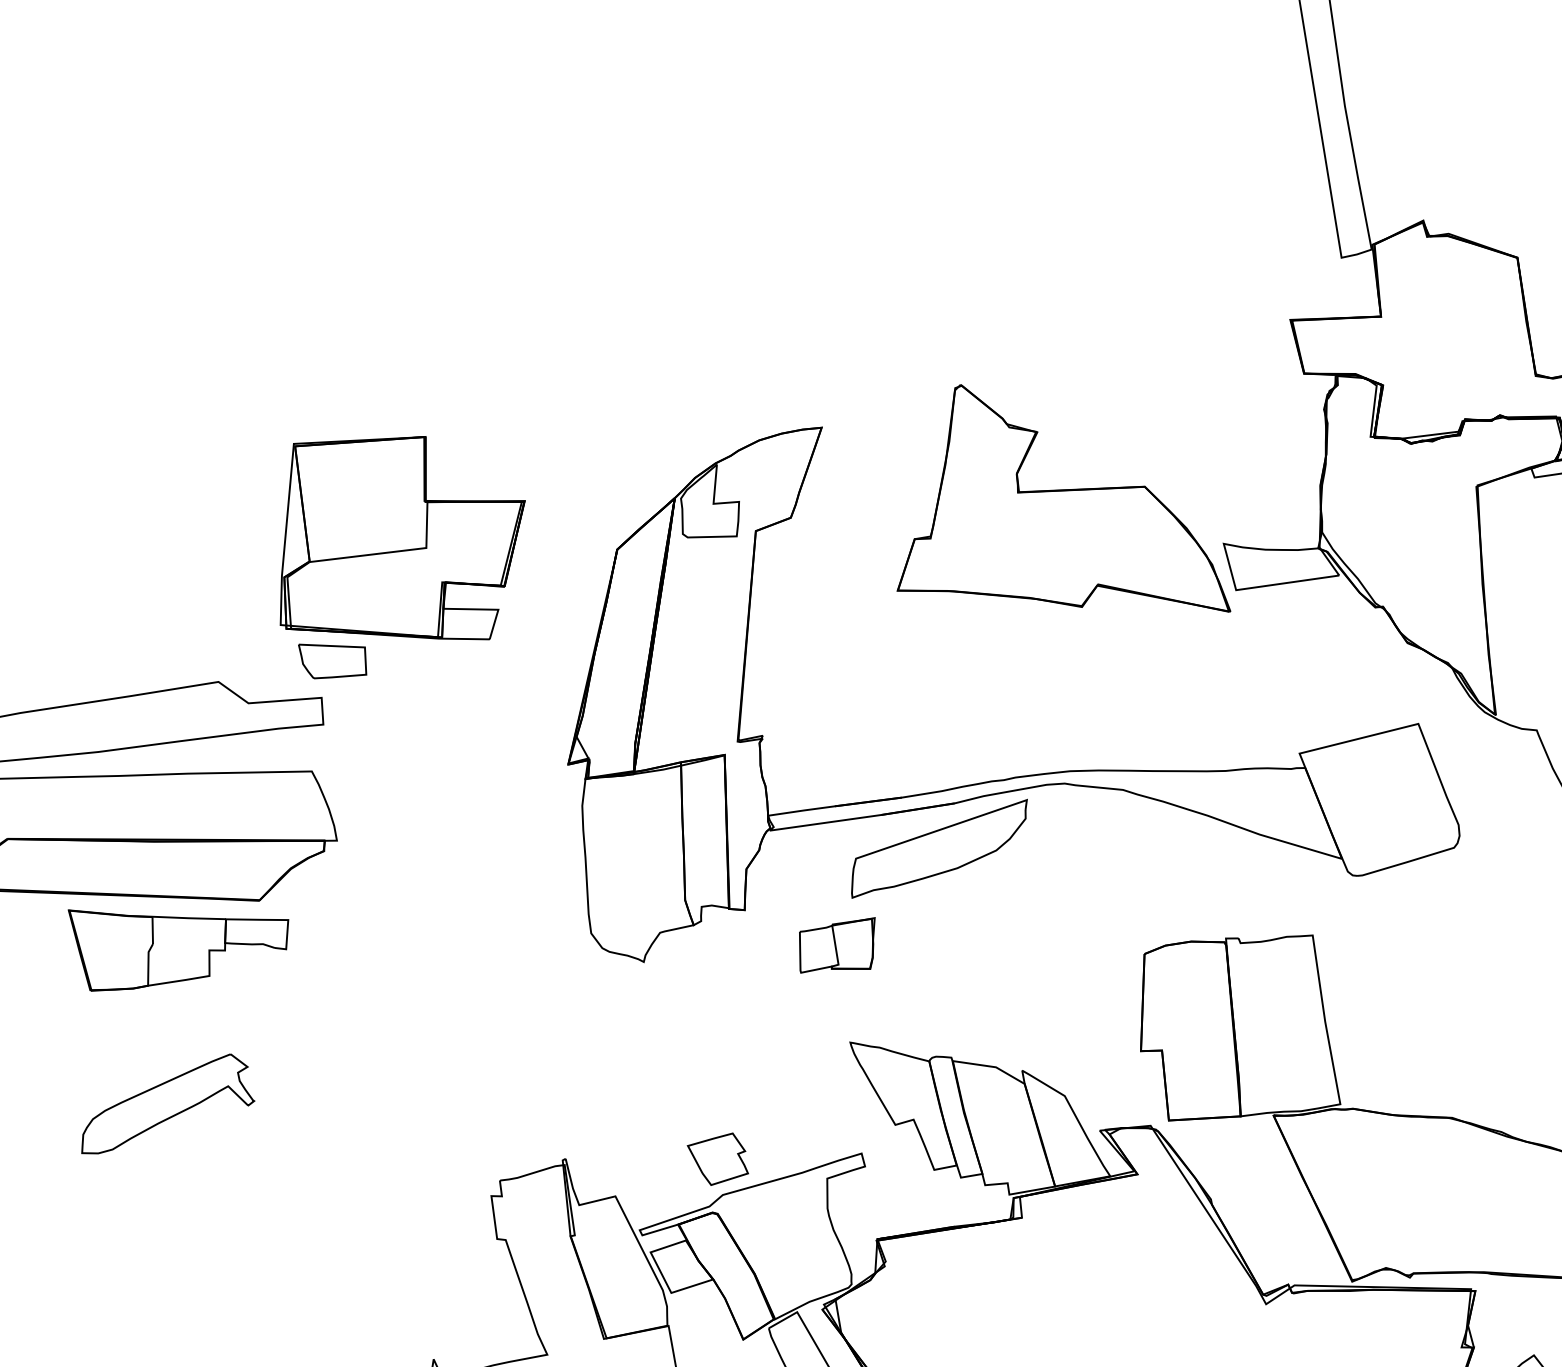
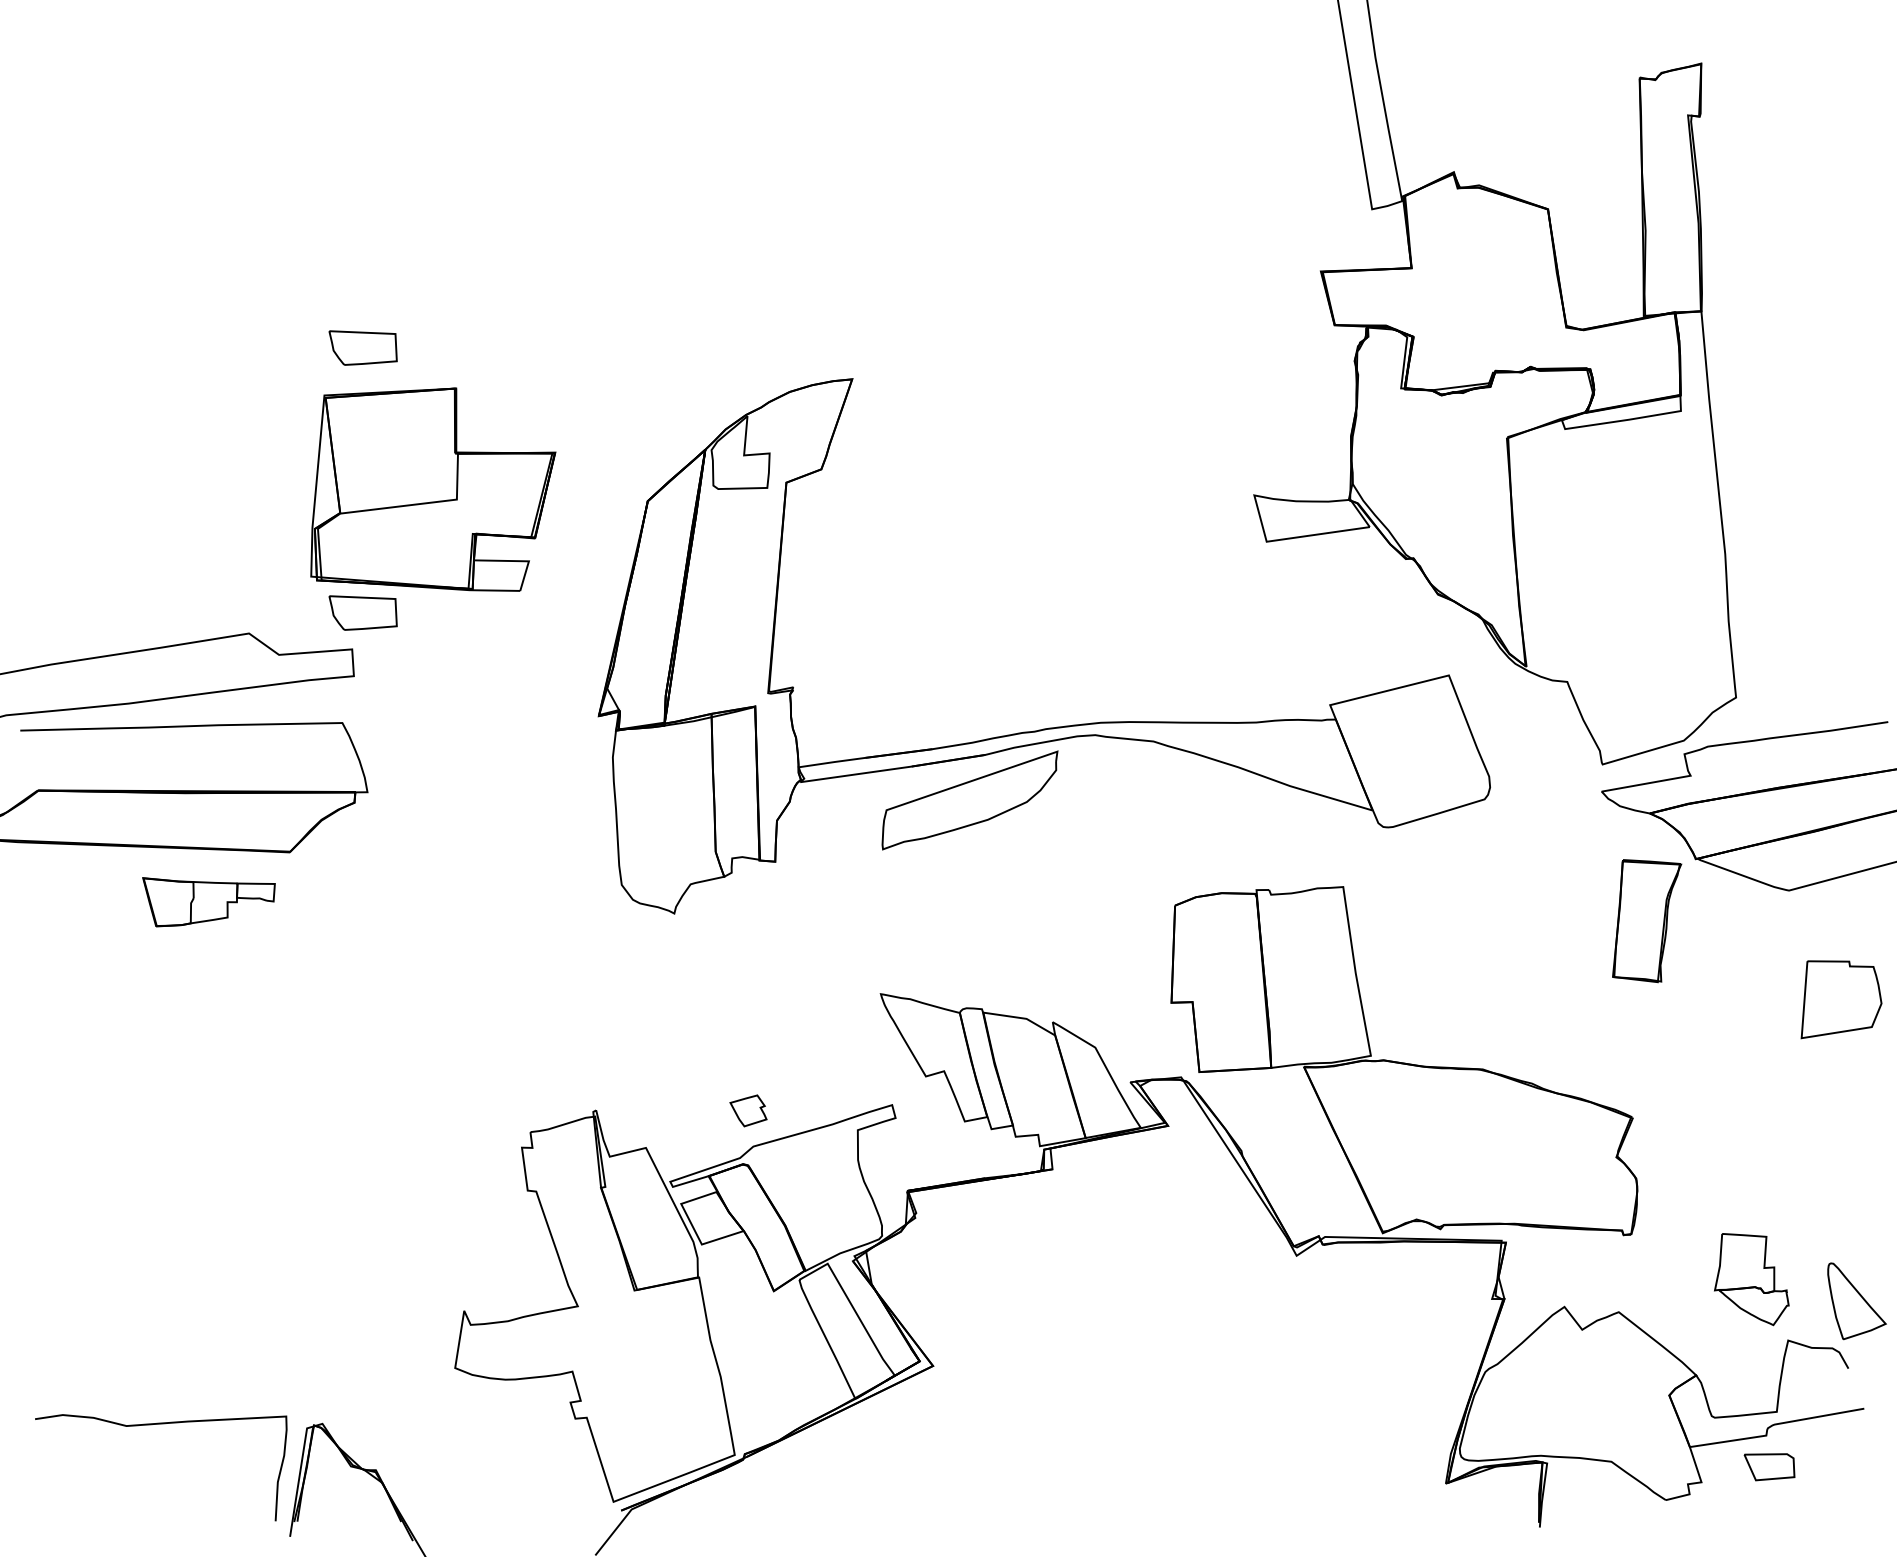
part: (331, 395) -> (362, 347), added
part: (1063, 497) -> (1094, 449), removed
part: (836, 944) -> (867, 896), removed
part: (177, 950) -> (208, 902), size x0.6
part: (167, 1103) -> (198, 1055), removed
part: (717, 1158) -> (748, 1110), size x0.6

